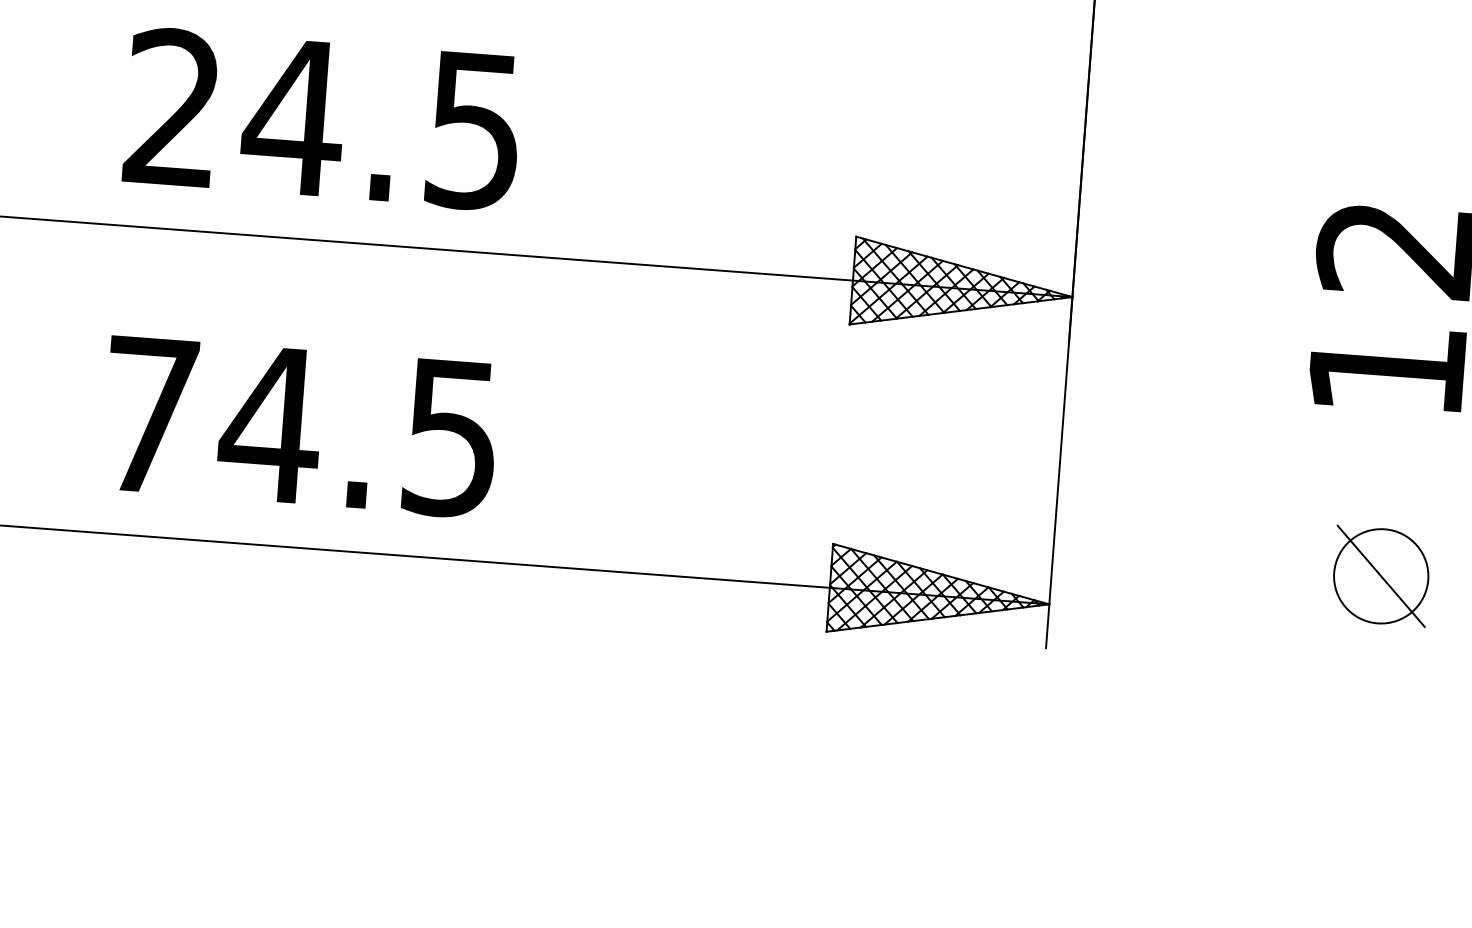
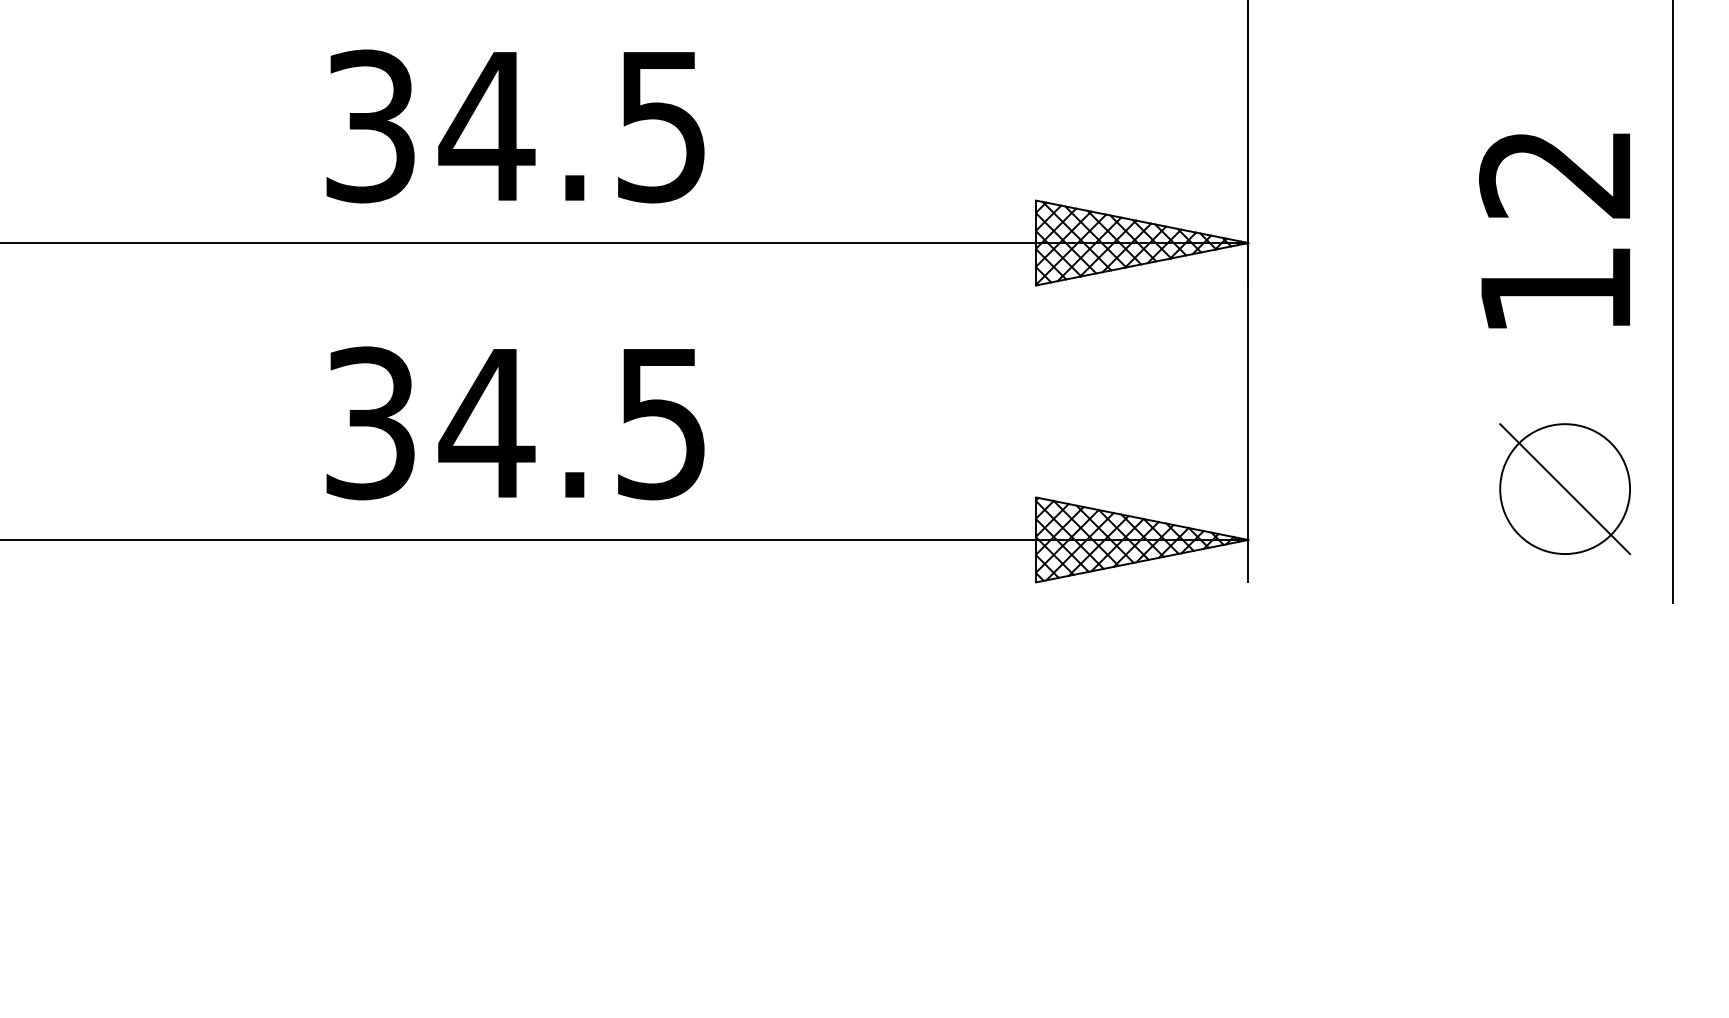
text: (173, 108) -> (370, 126), 24.5 -> 34.5
text: (150, 415) -> (370, 423), 74.5 -> 34.5
part: (1381, 575) -> (1565, 488), size x1.43

